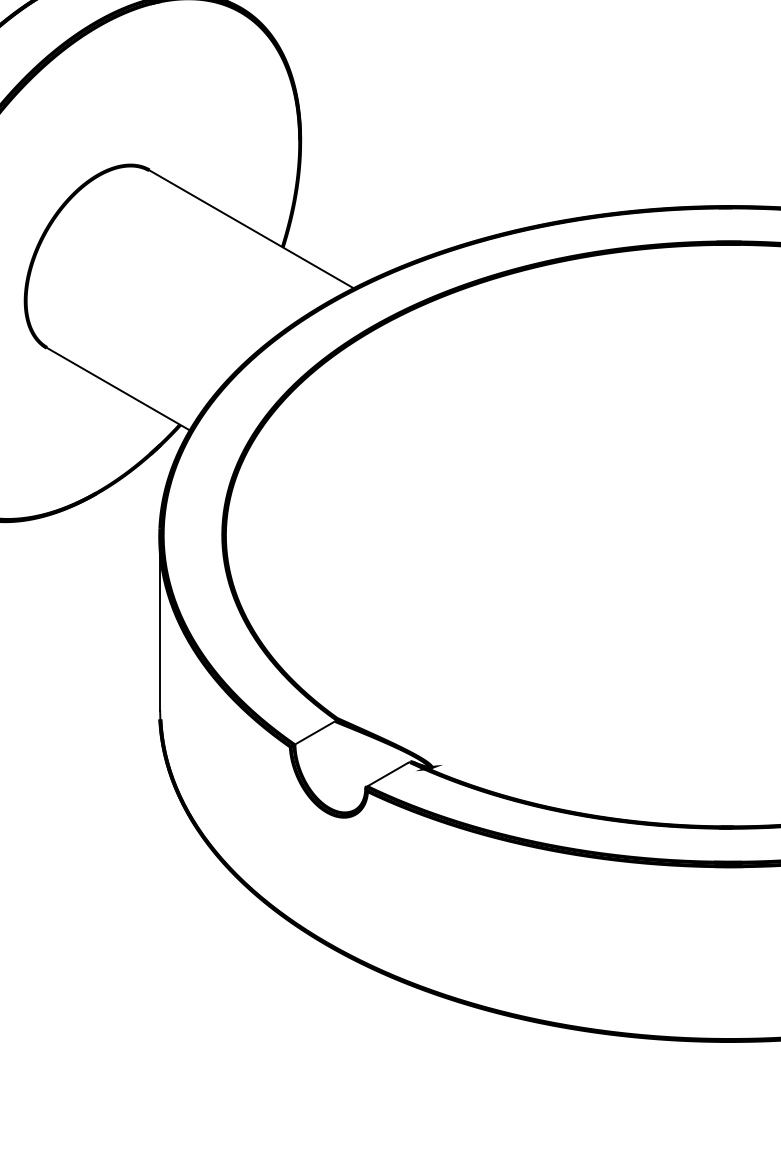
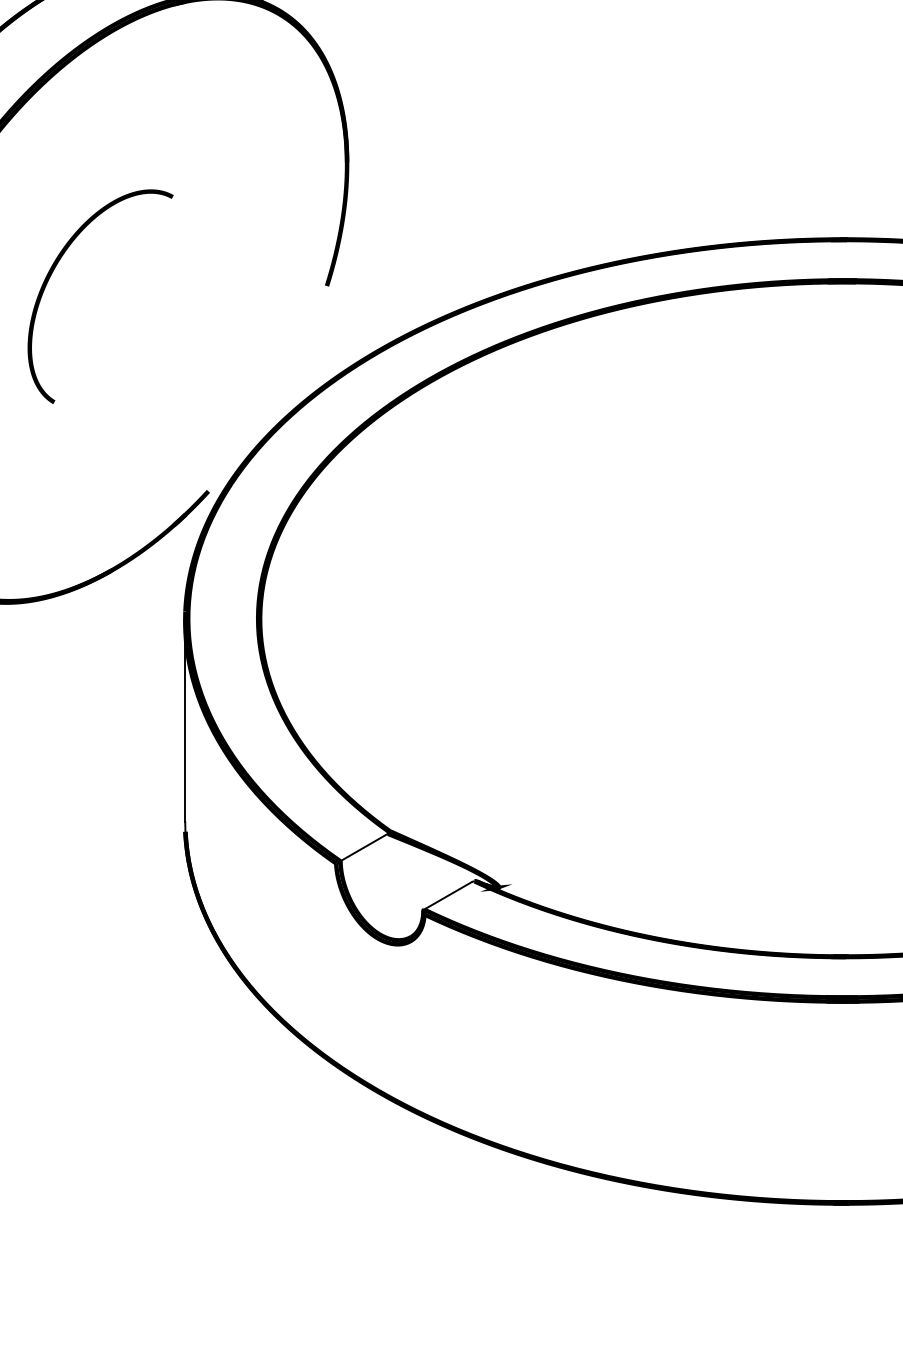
line: (251, 229) -> (290, 265), removed
line: (118, 389) -> (137, 450), removed

